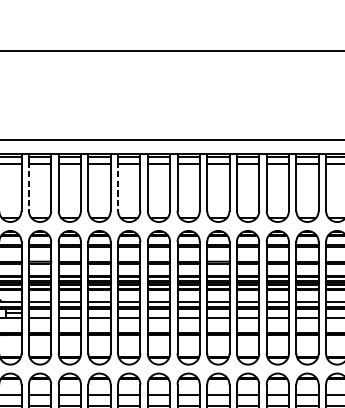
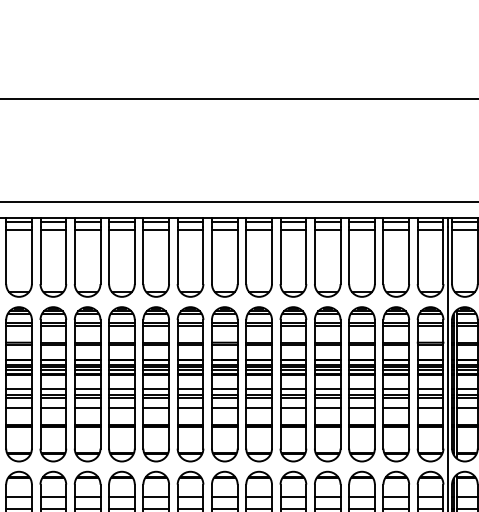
line: (29, 187) -> (6, 256), dashed -> solid
line: (118, 187) -> (109, 256), dashed -> solid

